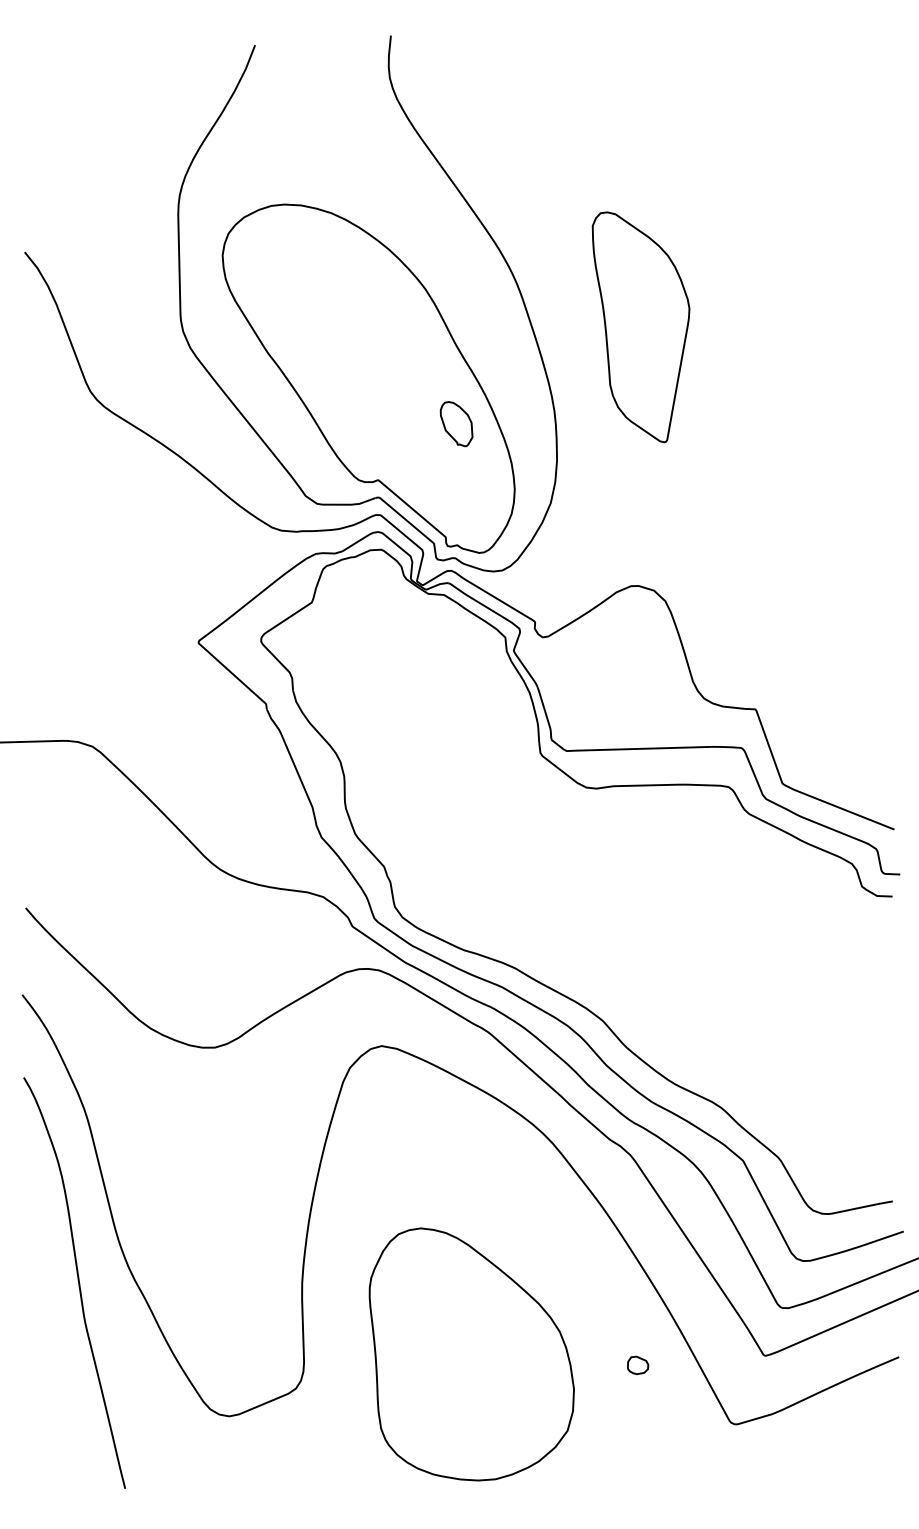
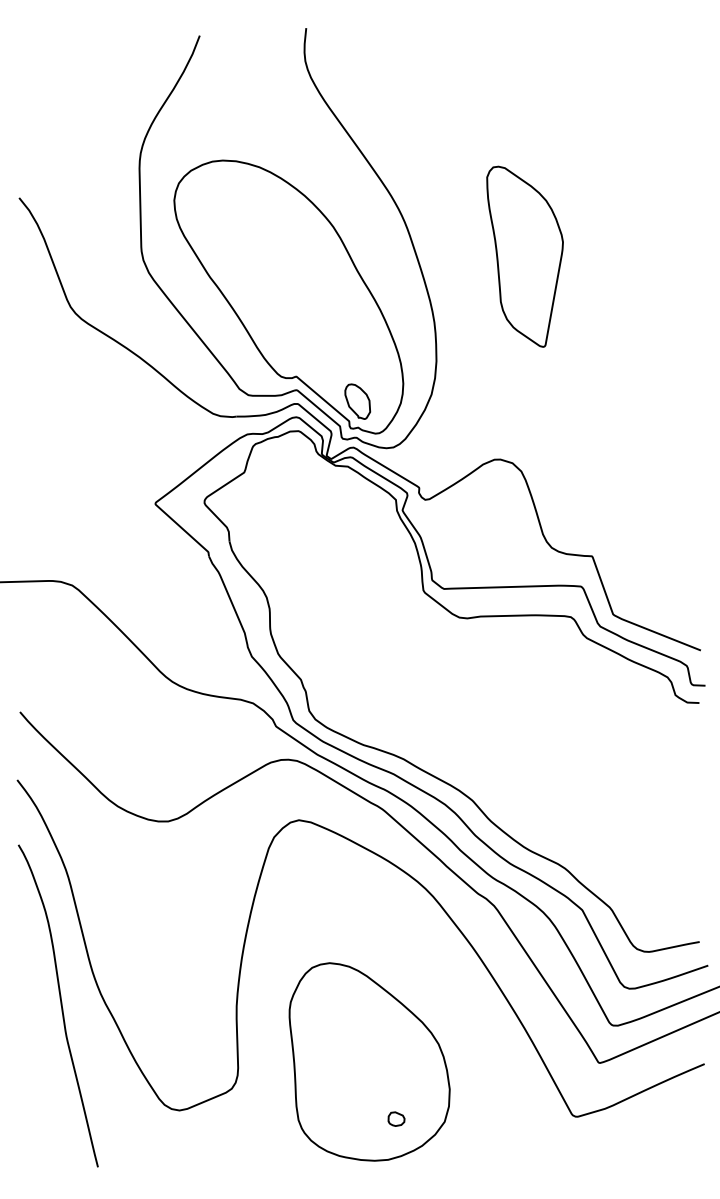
part: (640, 327) -> (524, 256), moved
part: (456, 424) -> (357, 401), moved
part: (638, 1365) -> (396, 1119), moved

